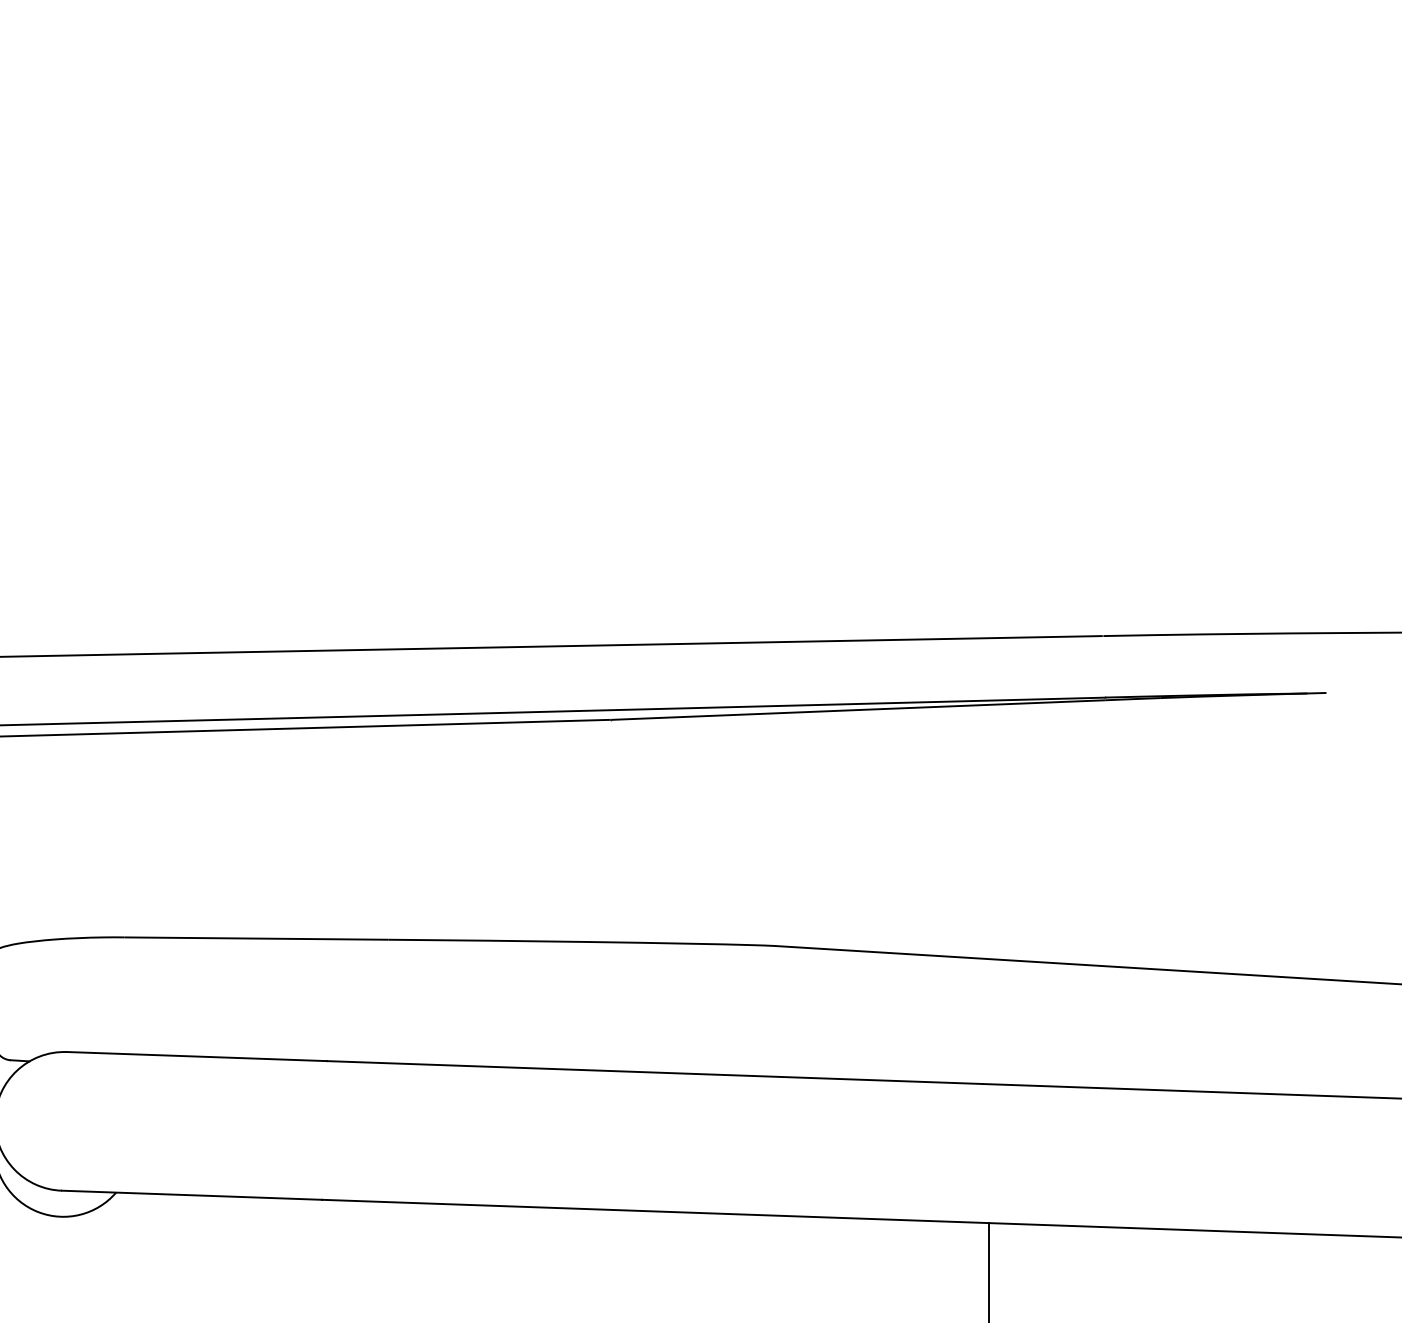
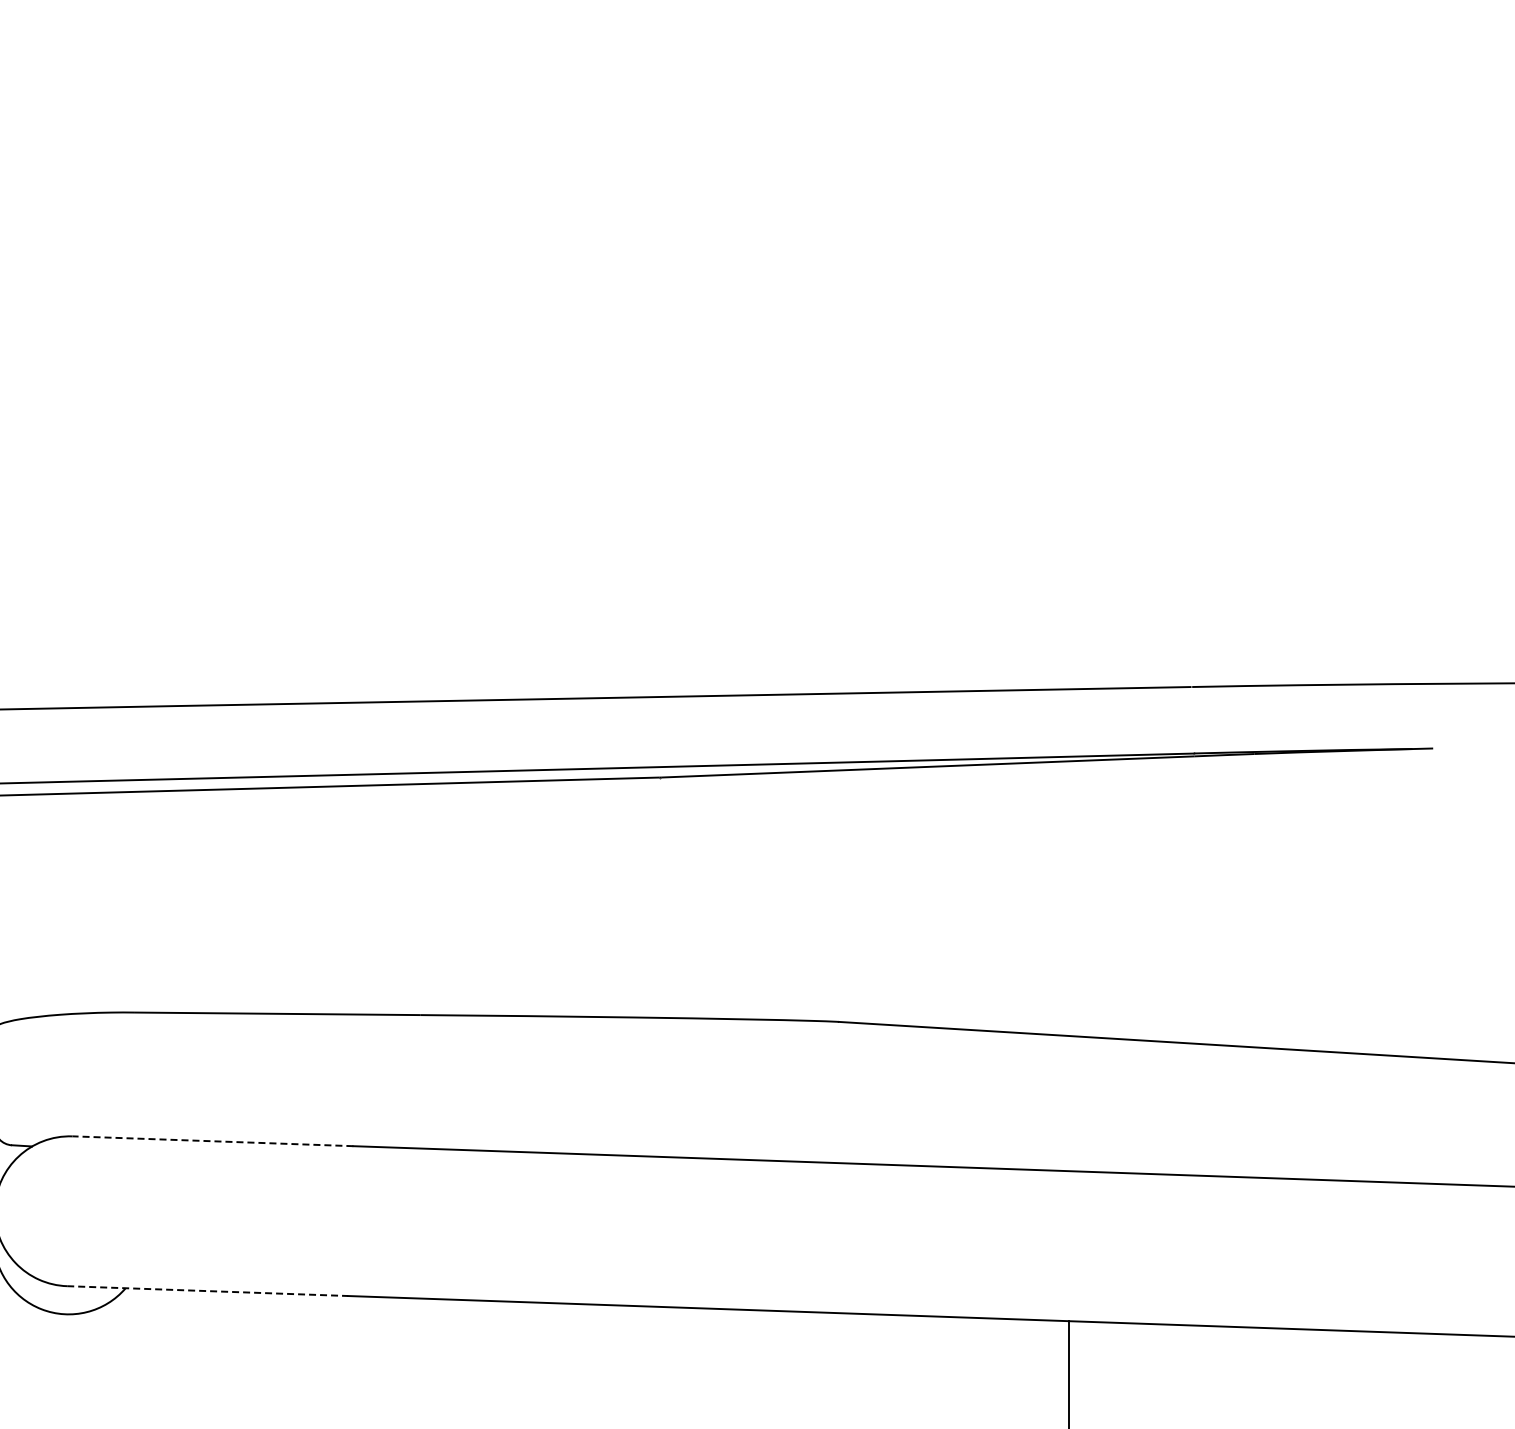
line: (196, 1056) -> (212, 1141), solid -> dashed
line: (191, 1195) -> (207, 1291), solid -> dashed

